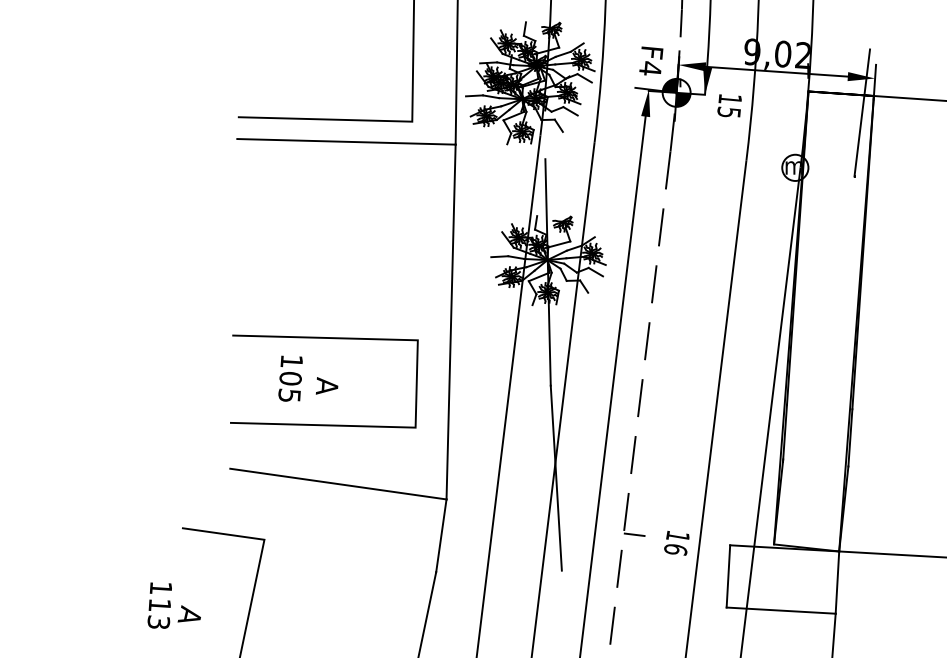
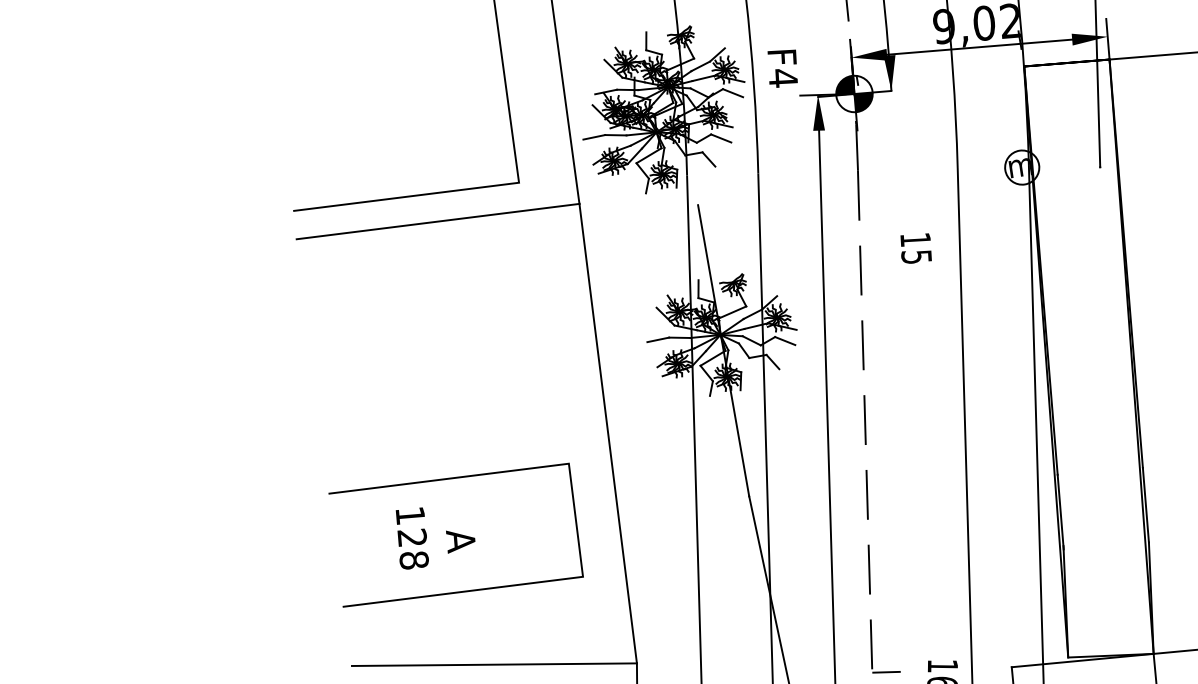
text: (651, 60) -> (782, 67), moved
text: (729, 105) -> (915, 247), moved
text: (289, 386) -> (412, 548), 105 -> 128

